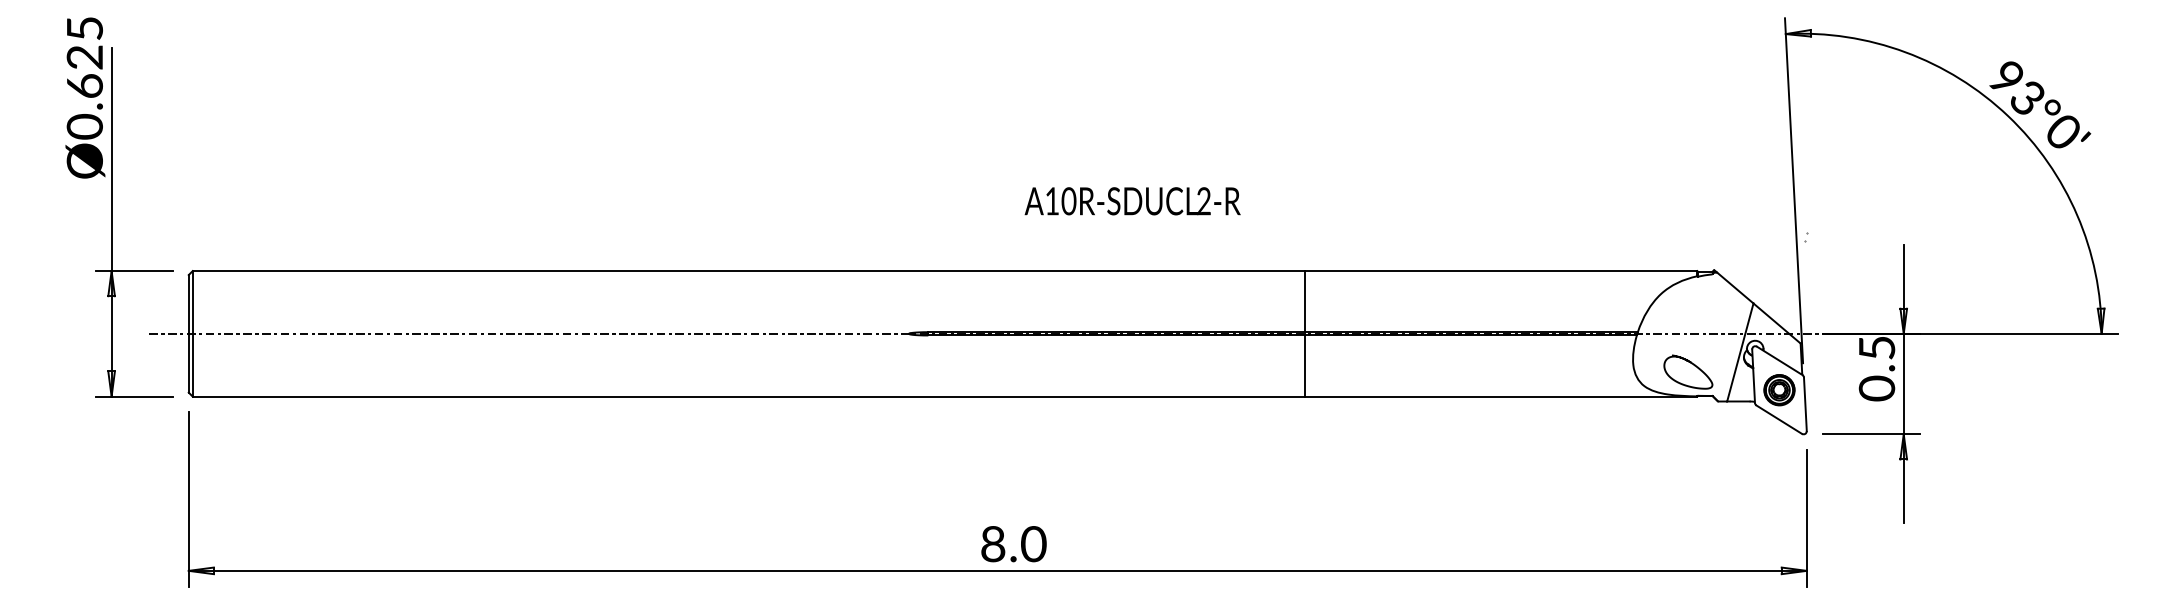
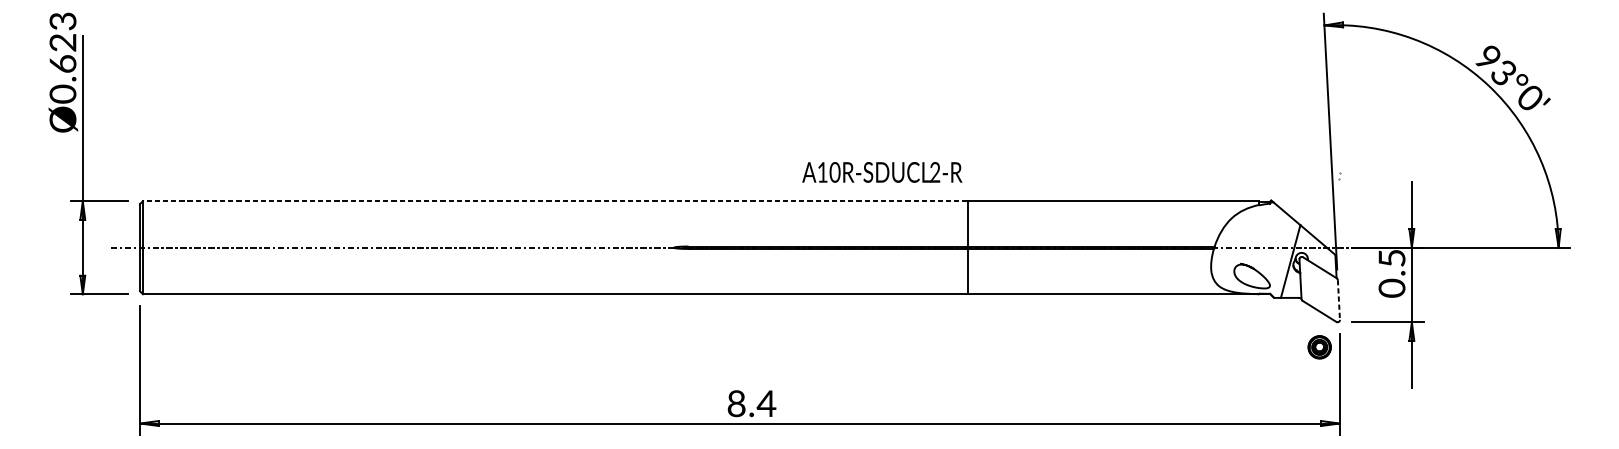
text: (84, 28) -> (62, 21), Ø0.625 -> Ø0.623
text: (1132, 201) -> (882, 172), moved
line: (748, 271) -> (555, 201), solid -> dashed
part: (1779, 390) -> (1319, 347), moved
line: (1805, 404) -> (1339, 300), solid -> dashed
text: (1033, 544) -> (766, 403), 8.0 -> 8.4

